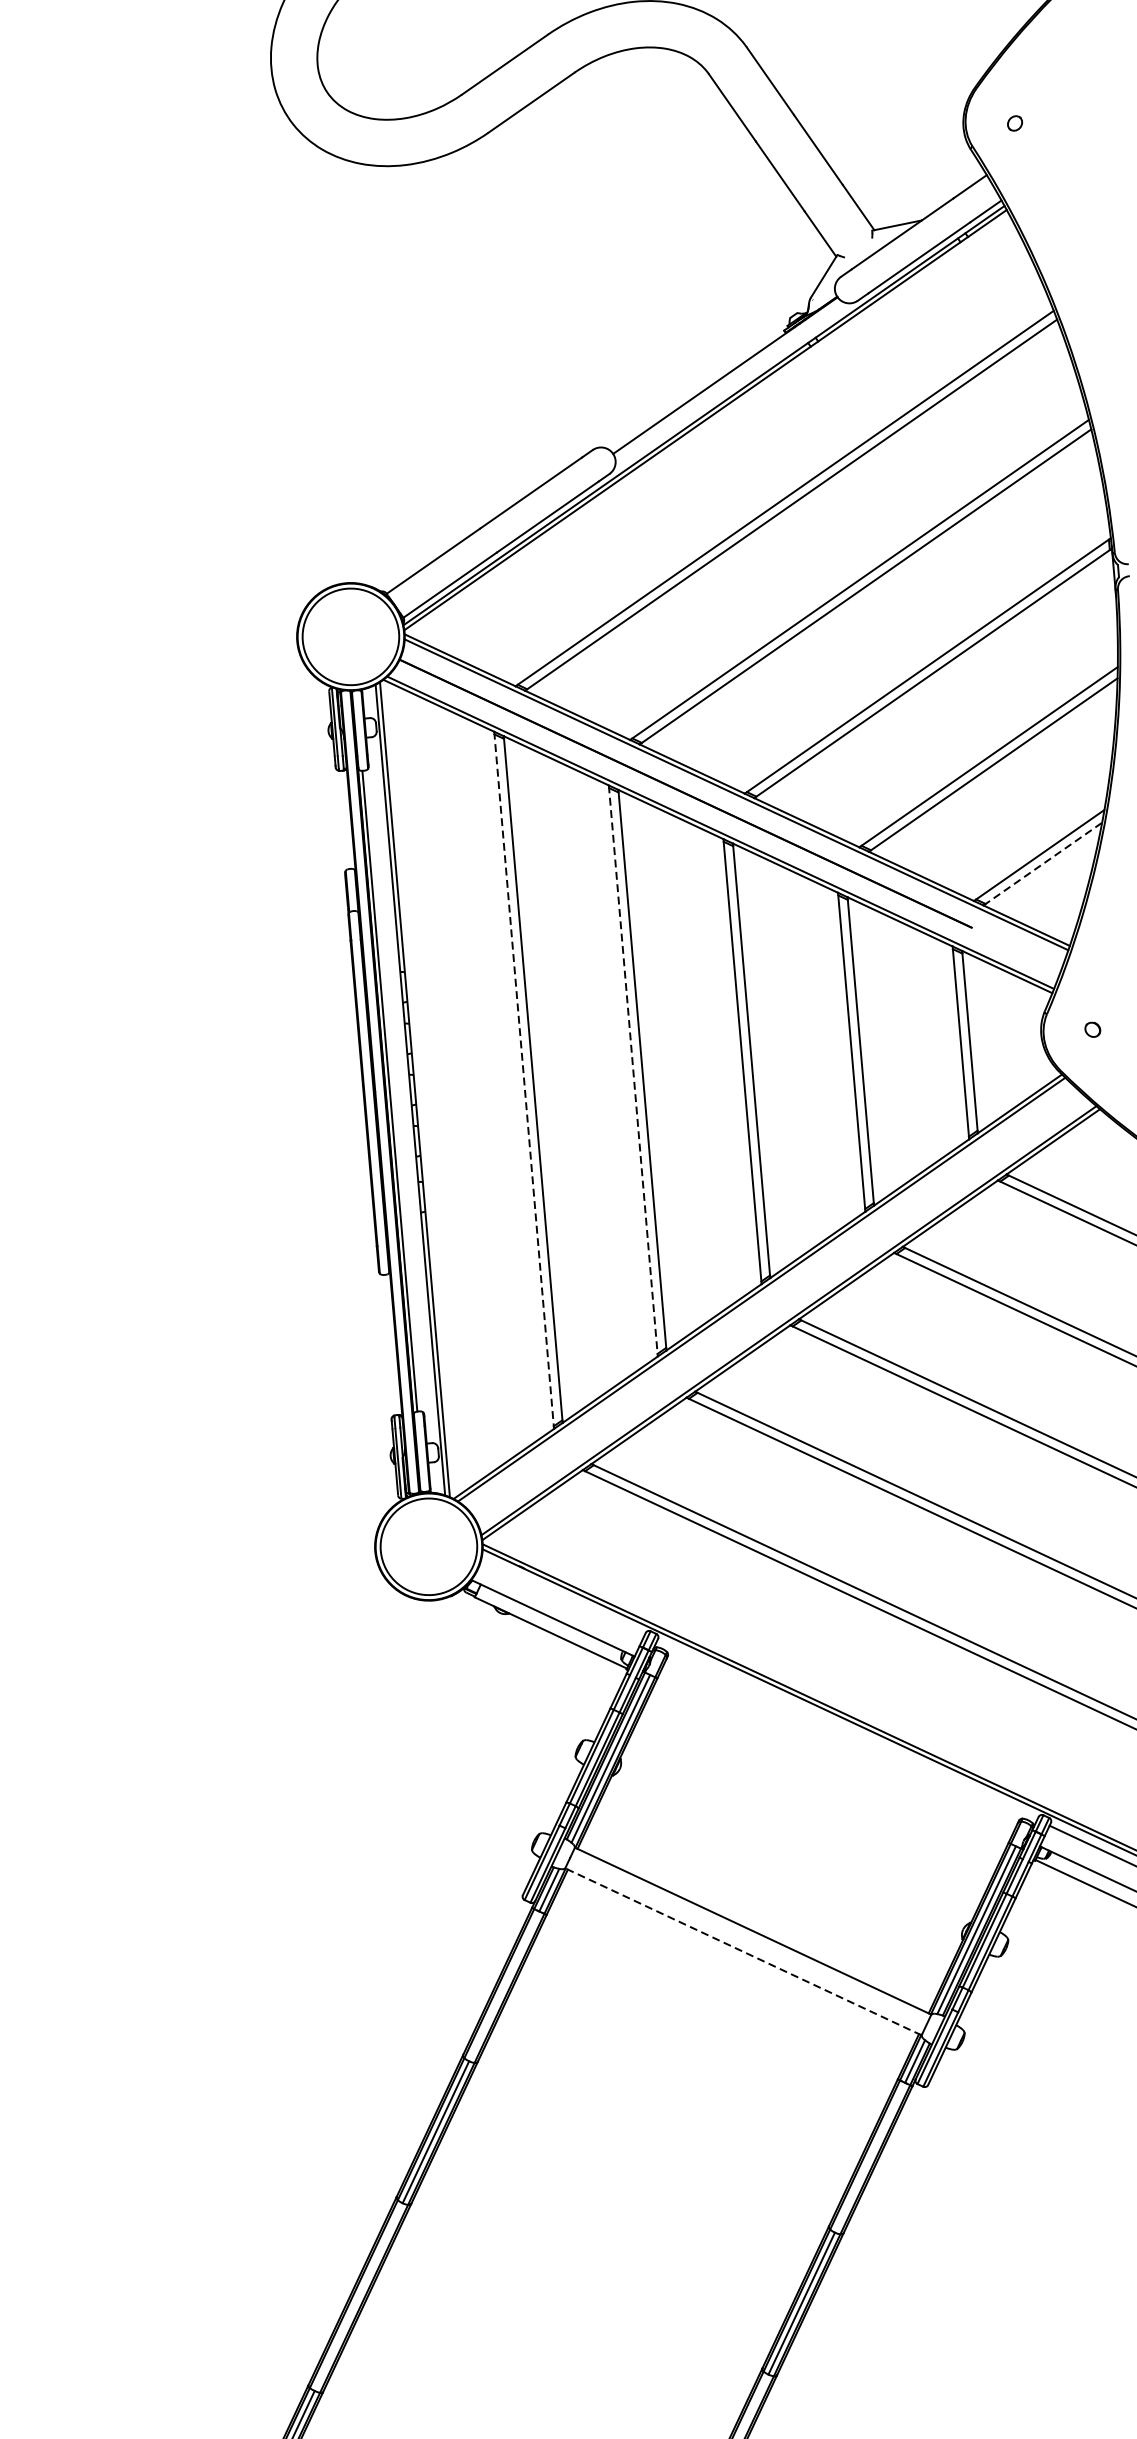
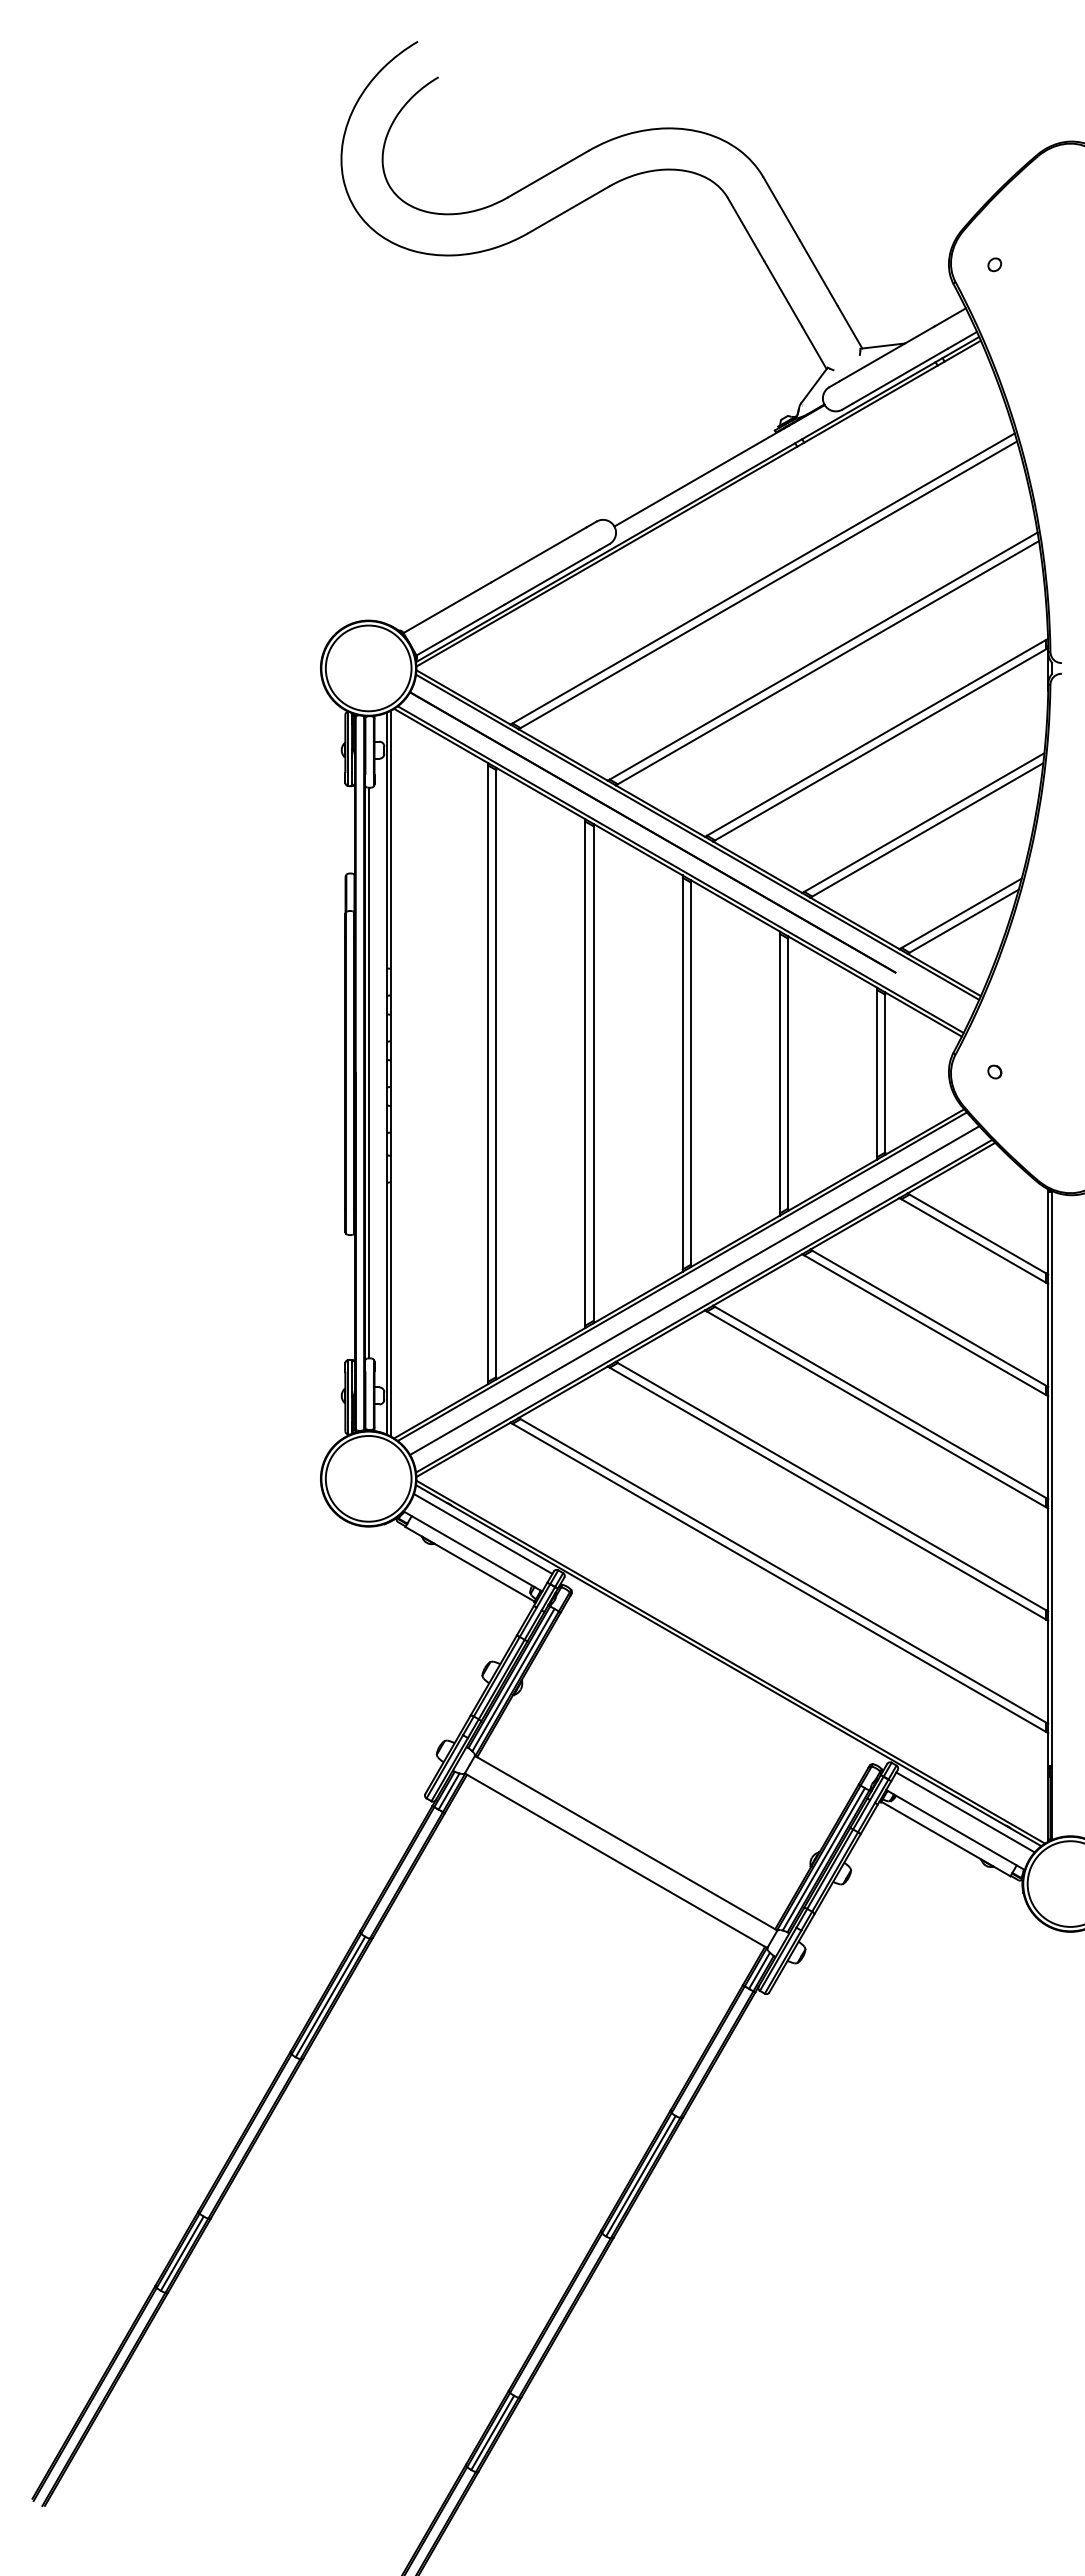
line: (1043, 863) -> (963, 921), dashed -> solid
line: (633, 1071) -> (585, 1074), dashed -> solid
line: (524, 1081) -> (488, 1074), dashed -> solid
line: (776, 1303) -> (694, 1290), added
line: (563, 1597) -> (483, 1533), added
line: (743, 1951) -> (616, 1860), dashed -> solid

